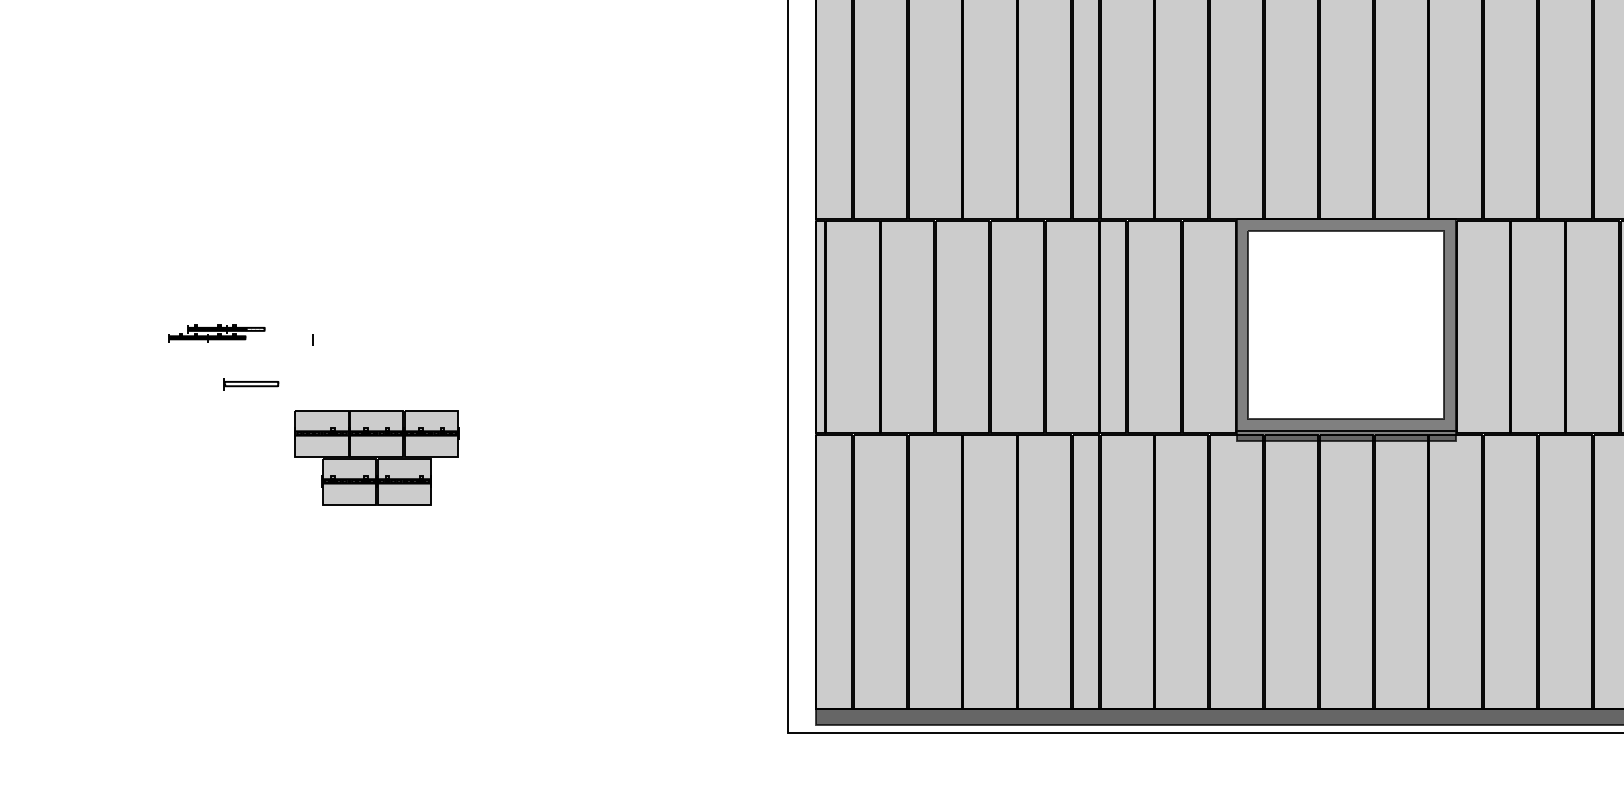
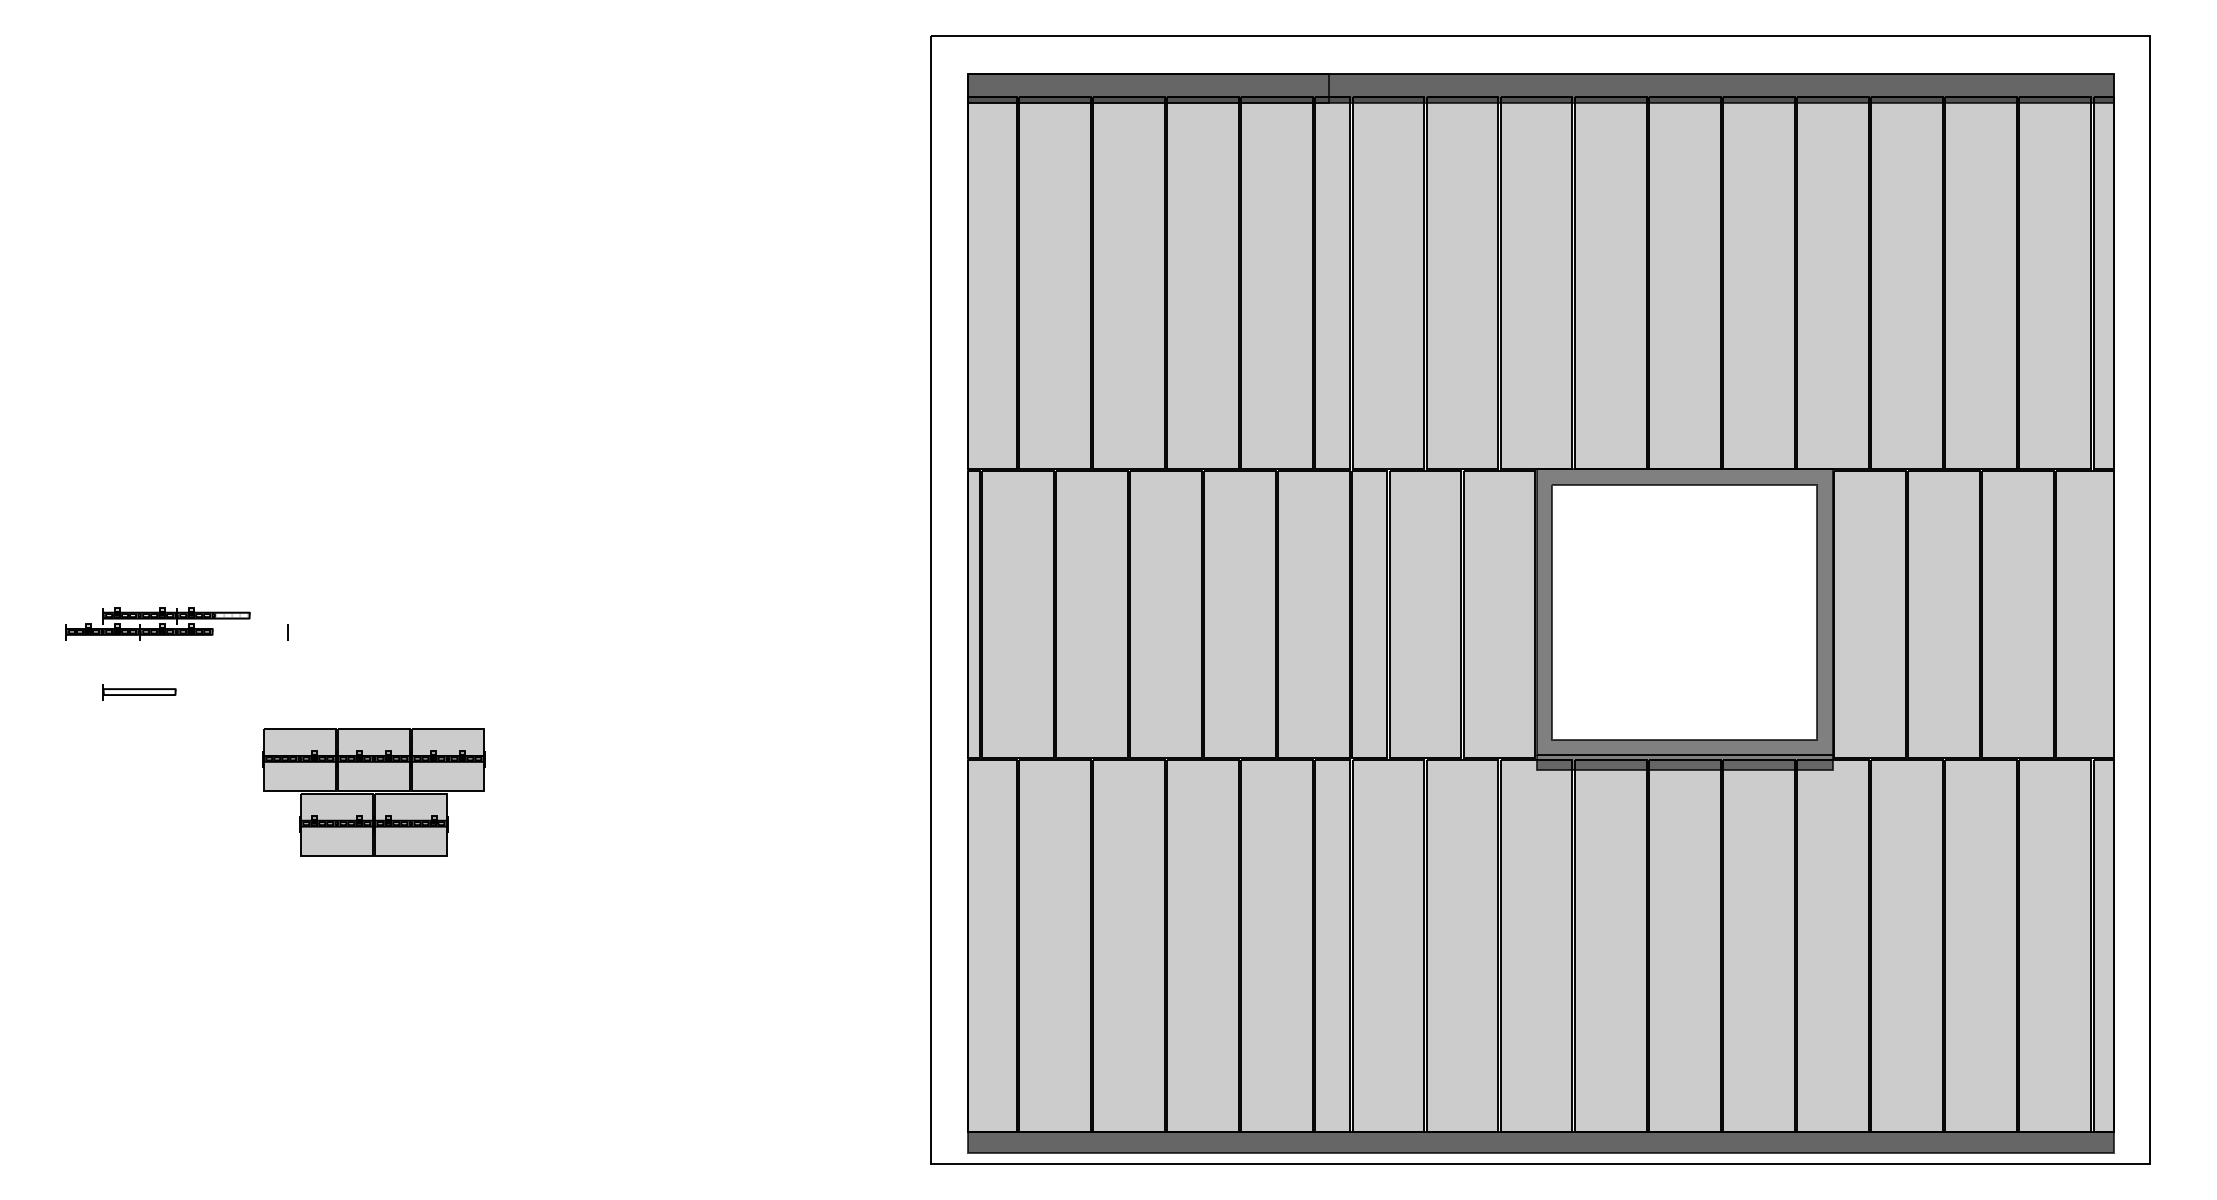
part: (216, 333) -> (157, 623), size x1.43
part: (251, 384) -> (139, 692), moved

